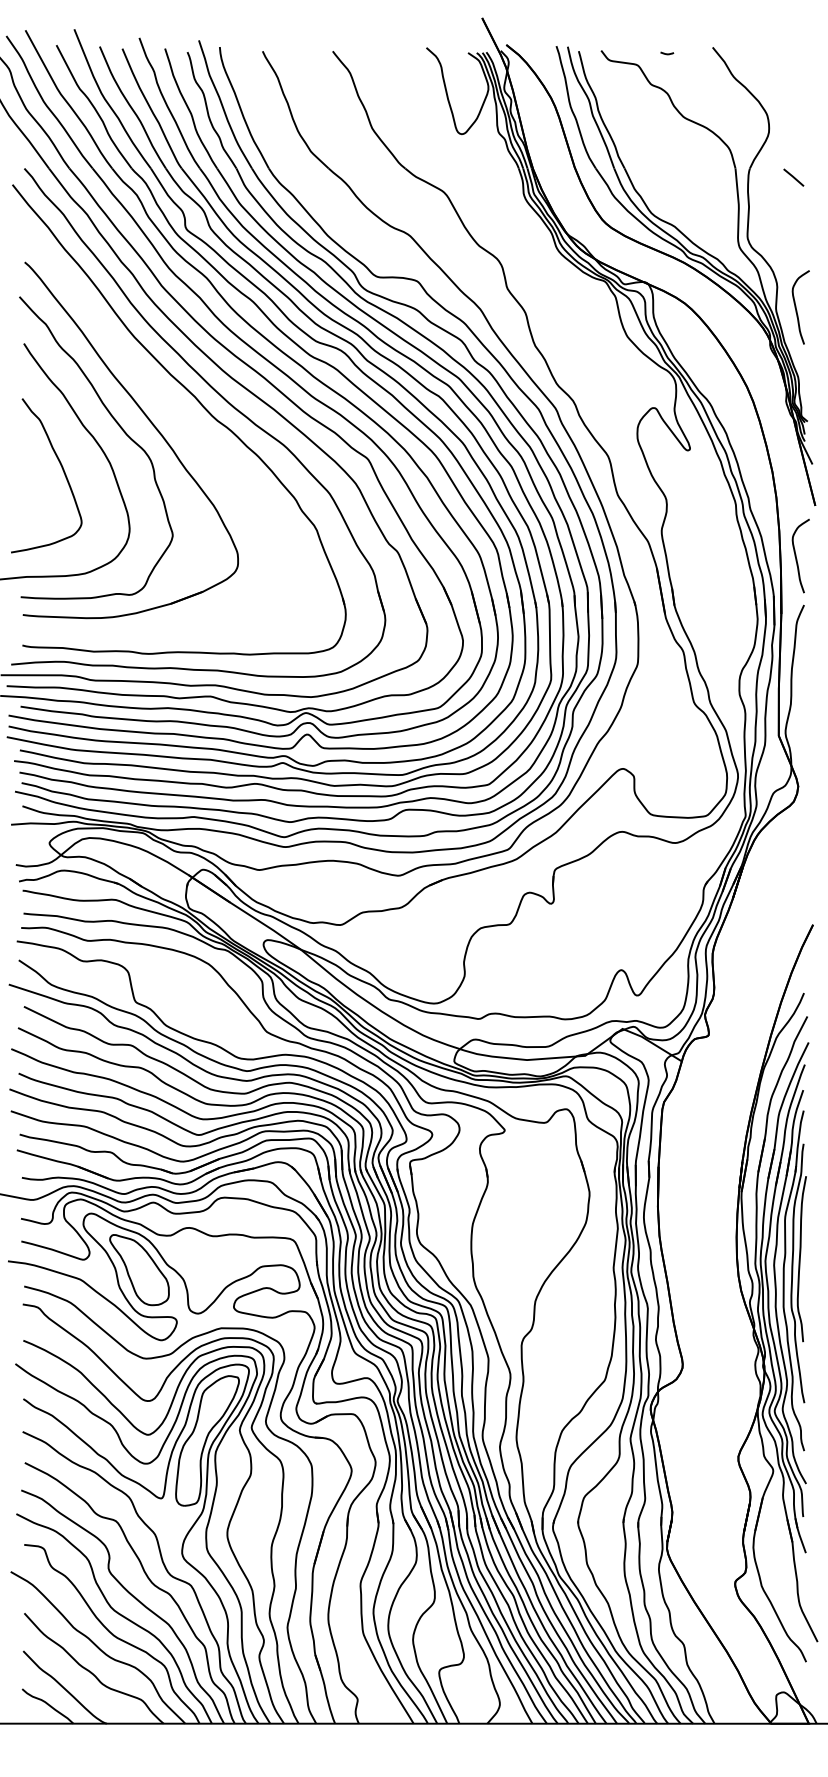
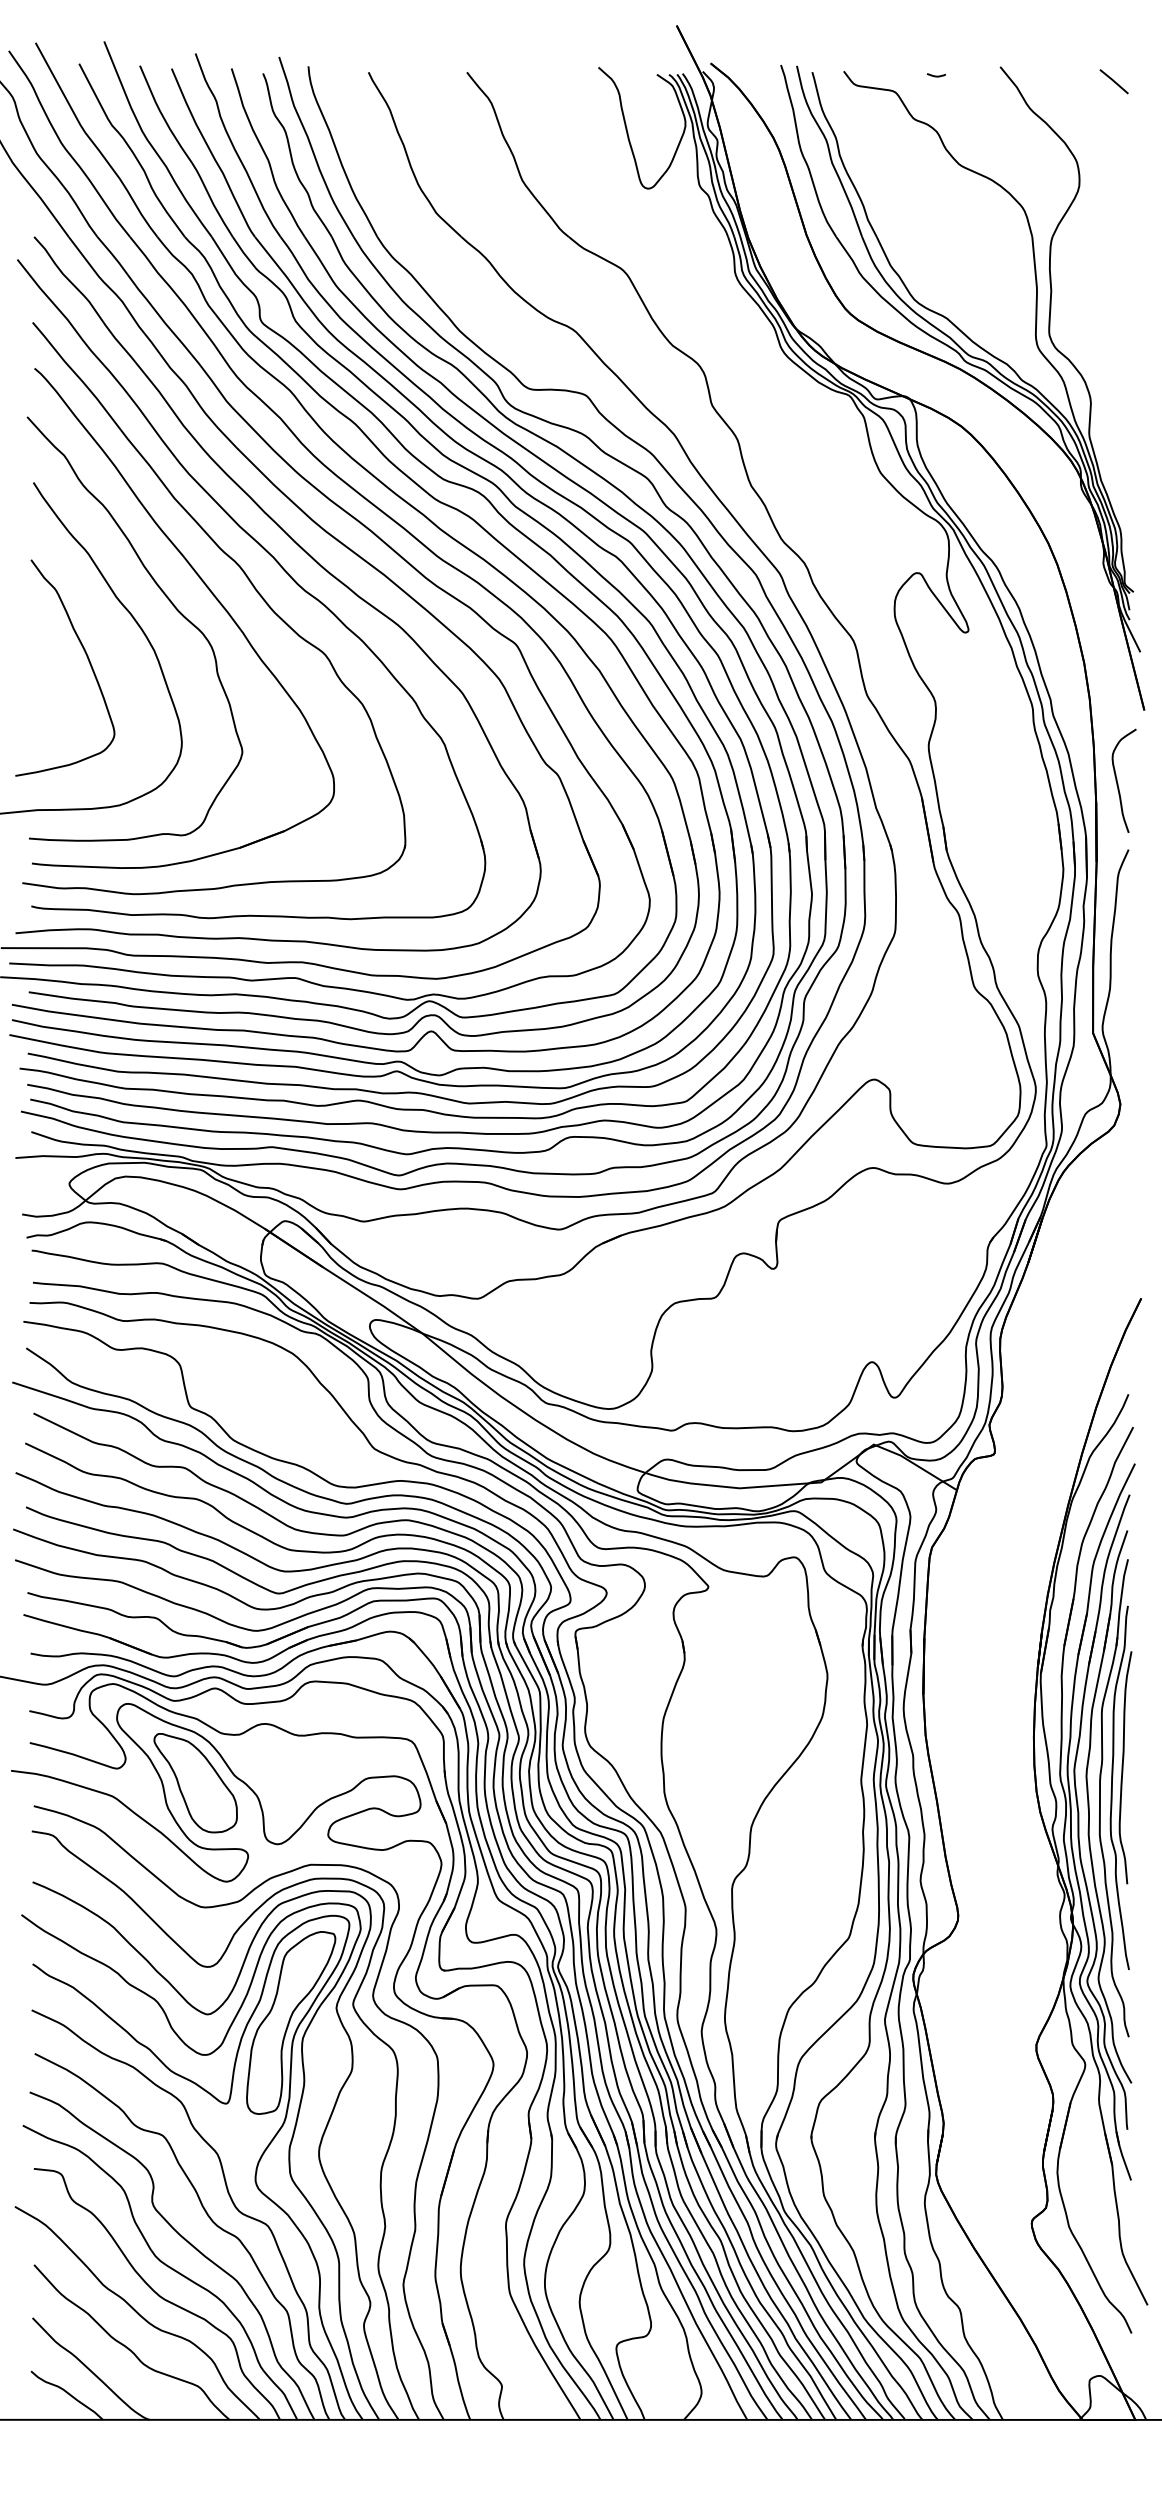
line: (793, 177) -> (1113, 81), moved
curve: (796, 309) -> (1118, 434), removed
part: (178, 415) -> (250, 583), added

